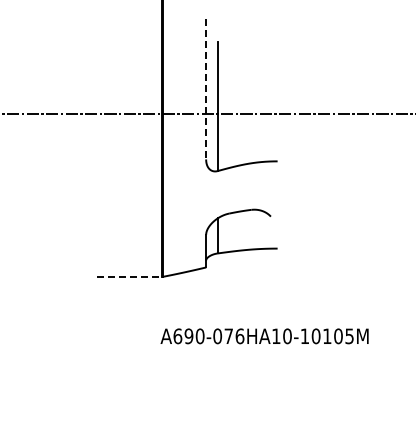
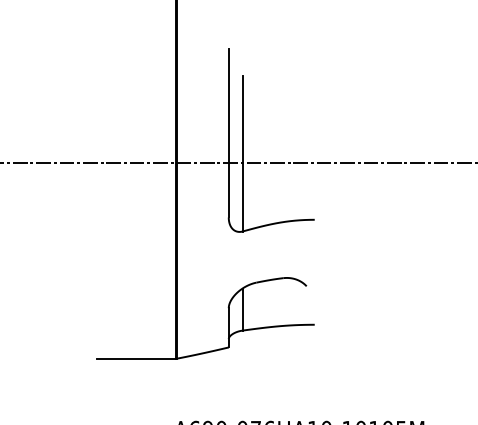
line: (206, 89) -> (229, 133), dashed -> solid
line: (129, 276) -> (136, 358), dashed -> solid

